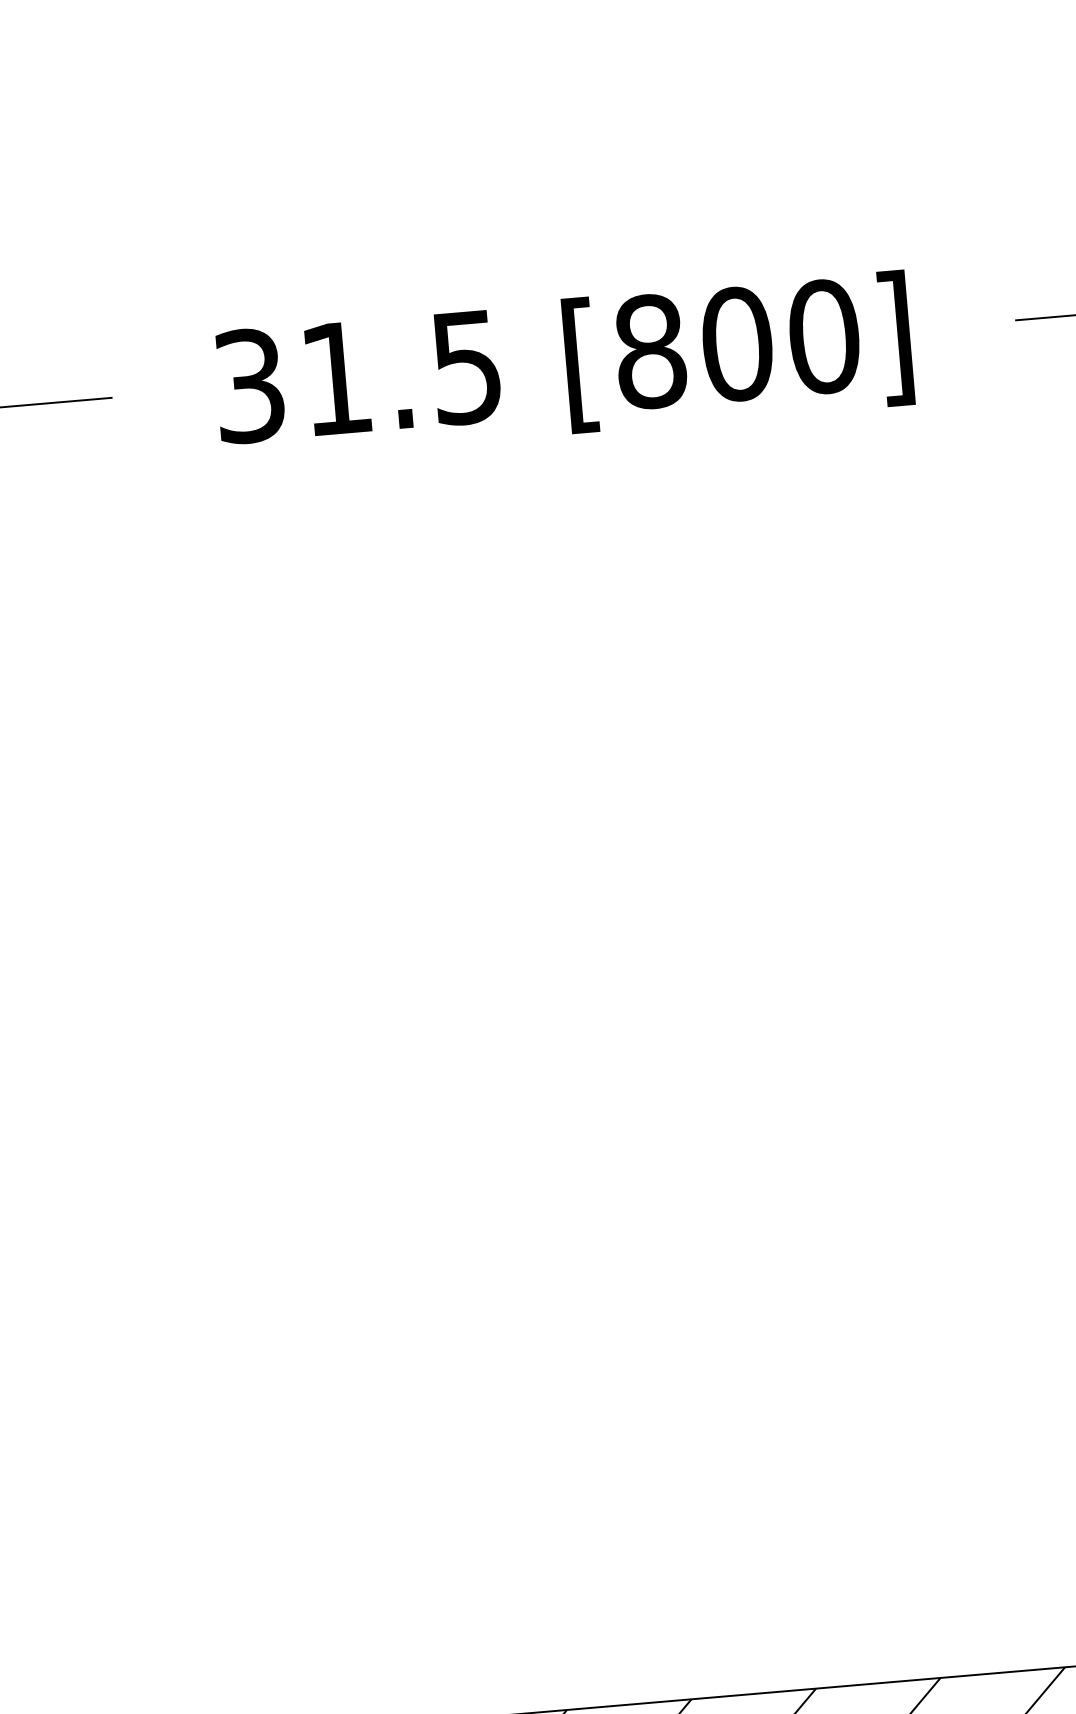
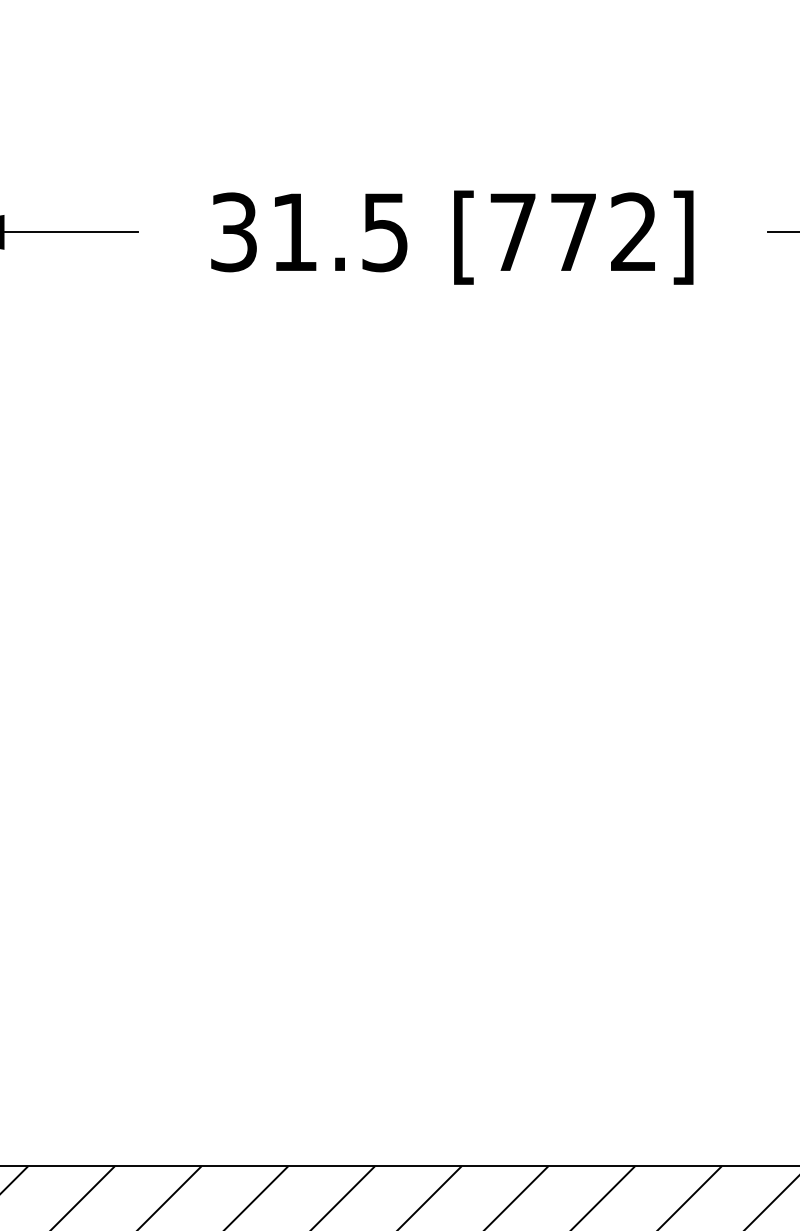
text: (737, 344) -> (573, 232), [800] -> [772]

